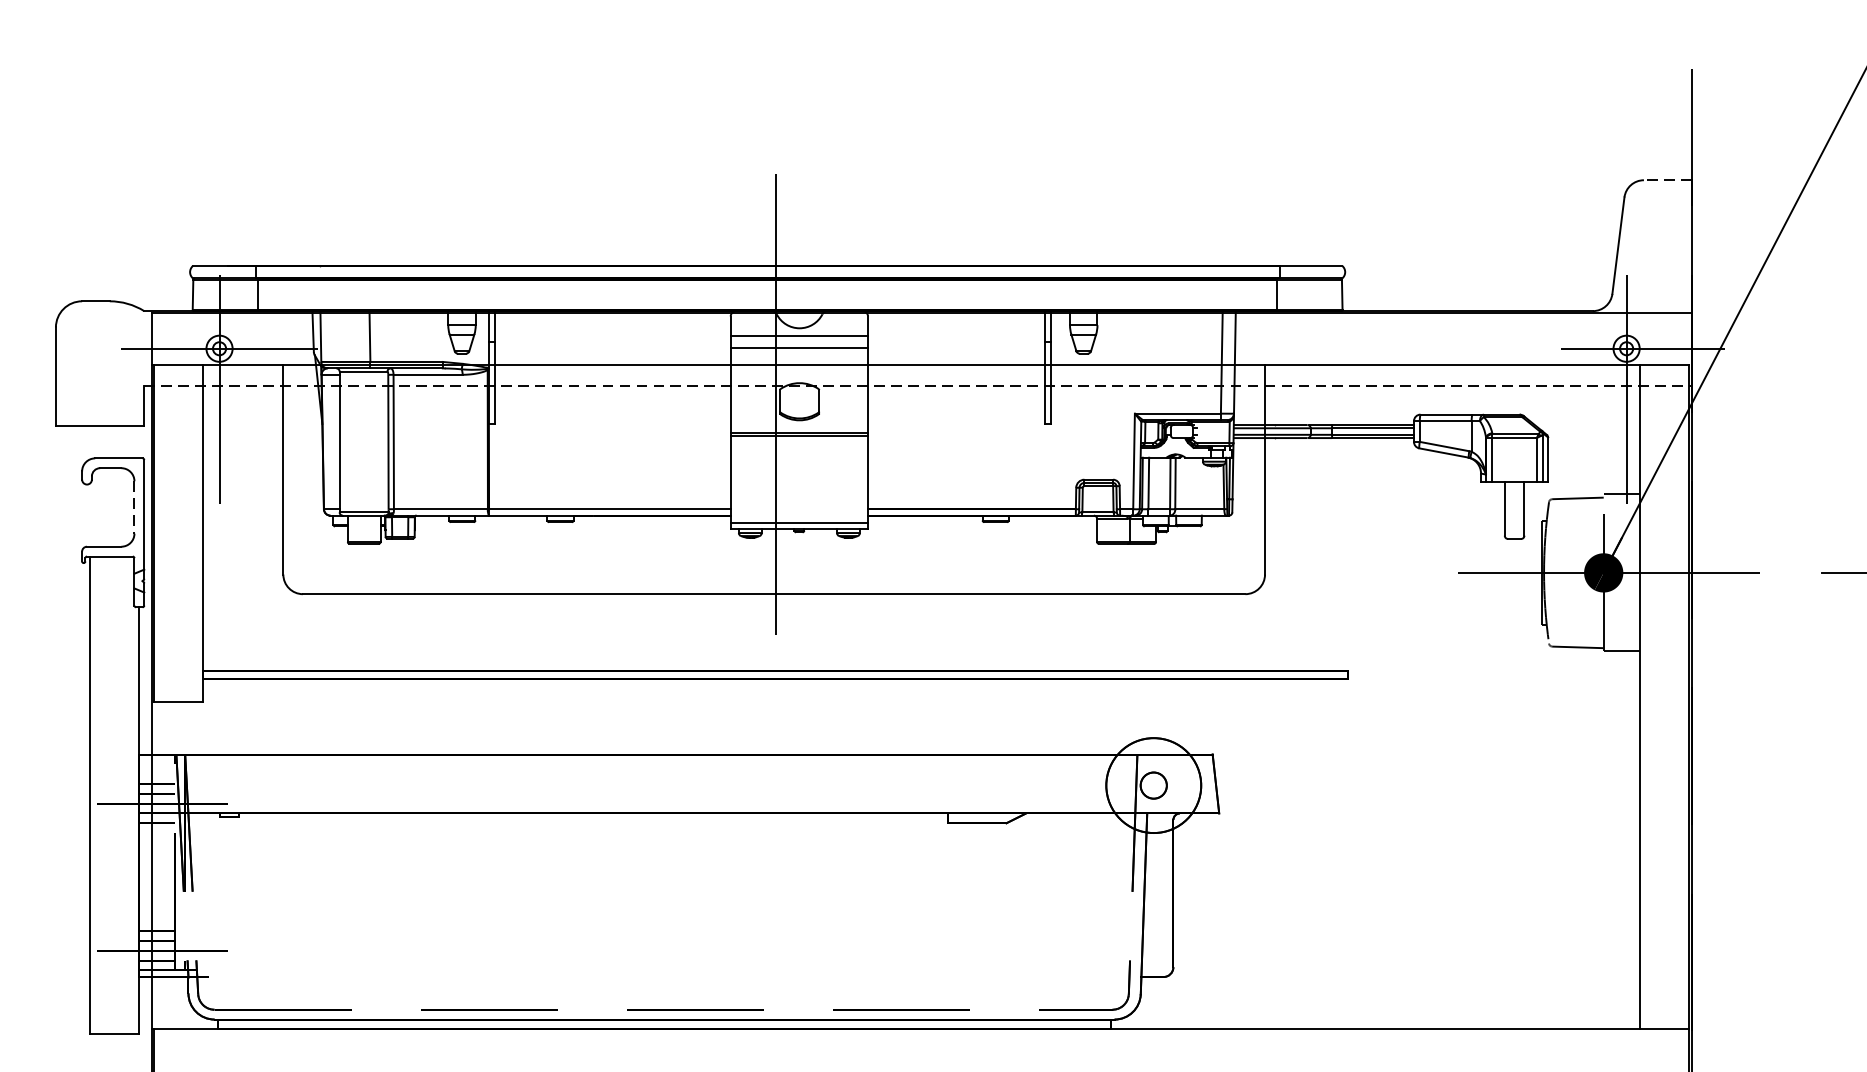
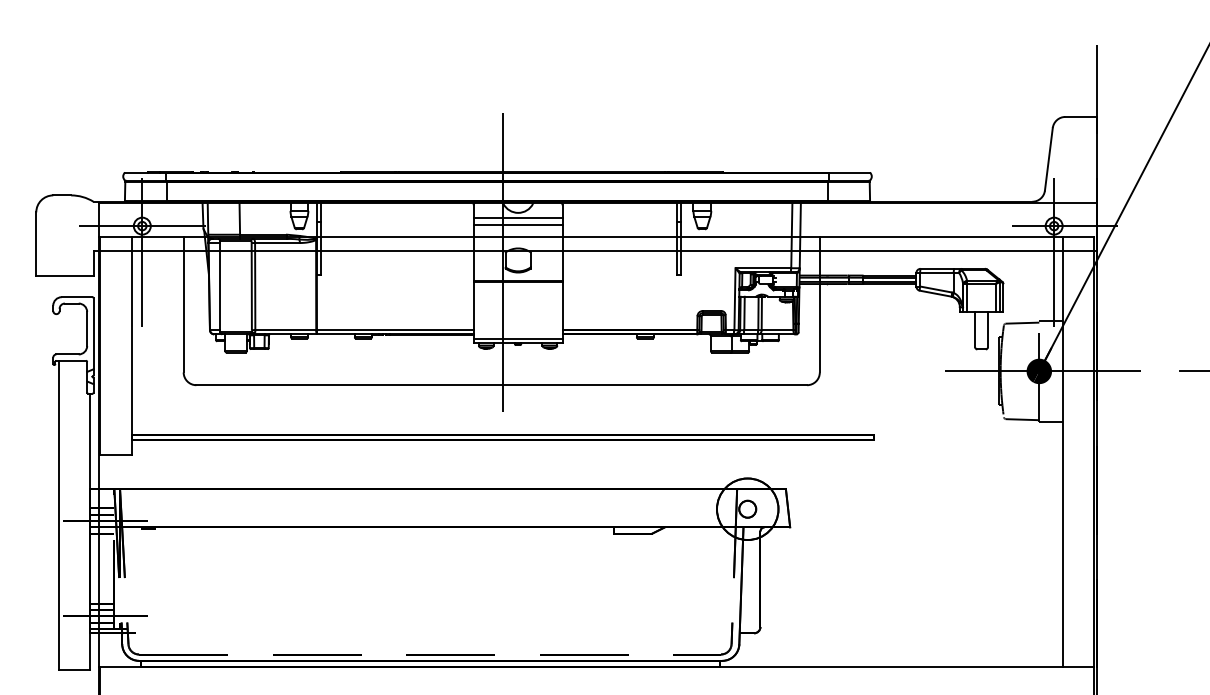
line: (1667, 179) -> (1080, 116), dashed -> solid
line: (918, 386) -> (595, 250), dashed -> solid
line: (134, 508) -> (87, 329), dashed -> solid

